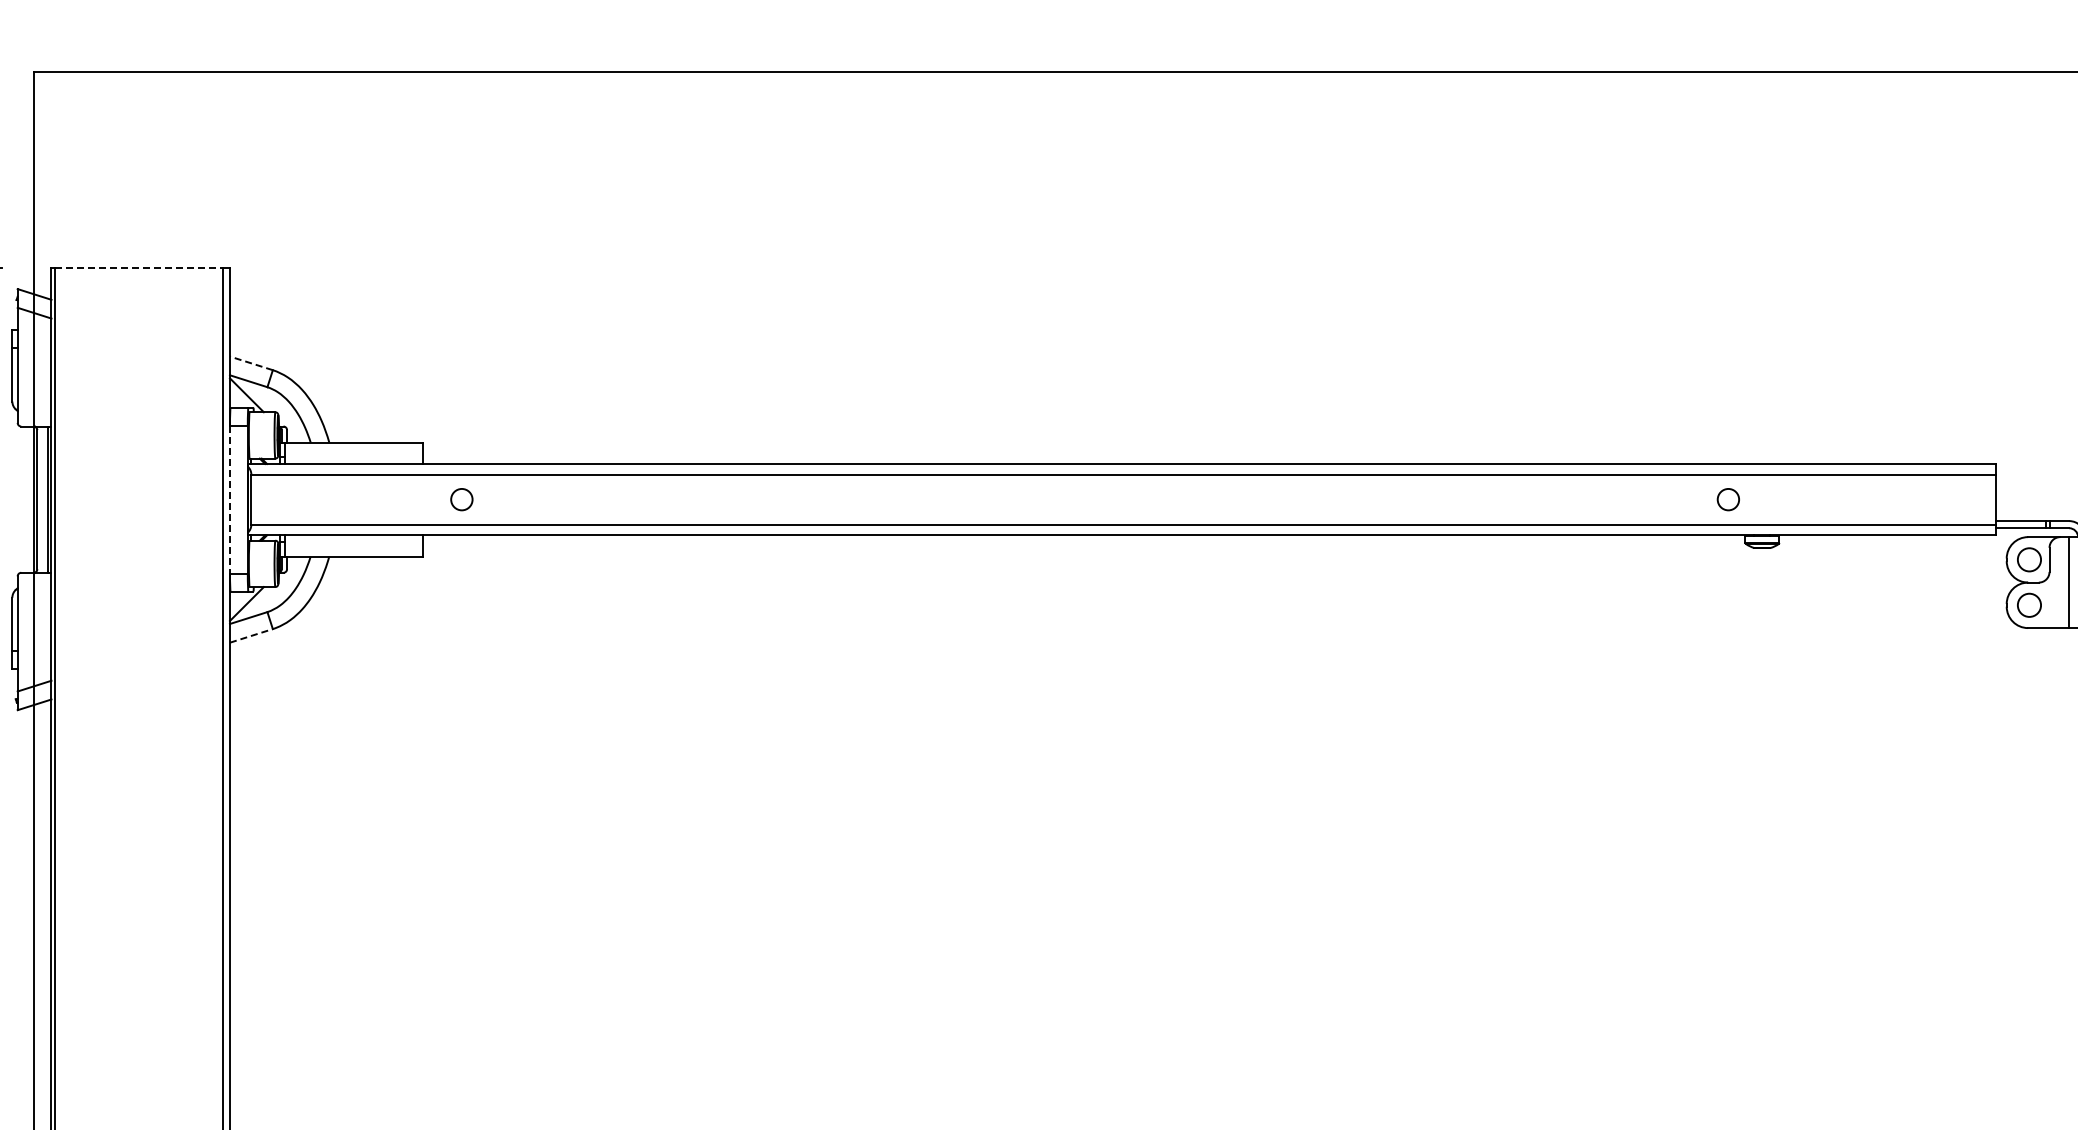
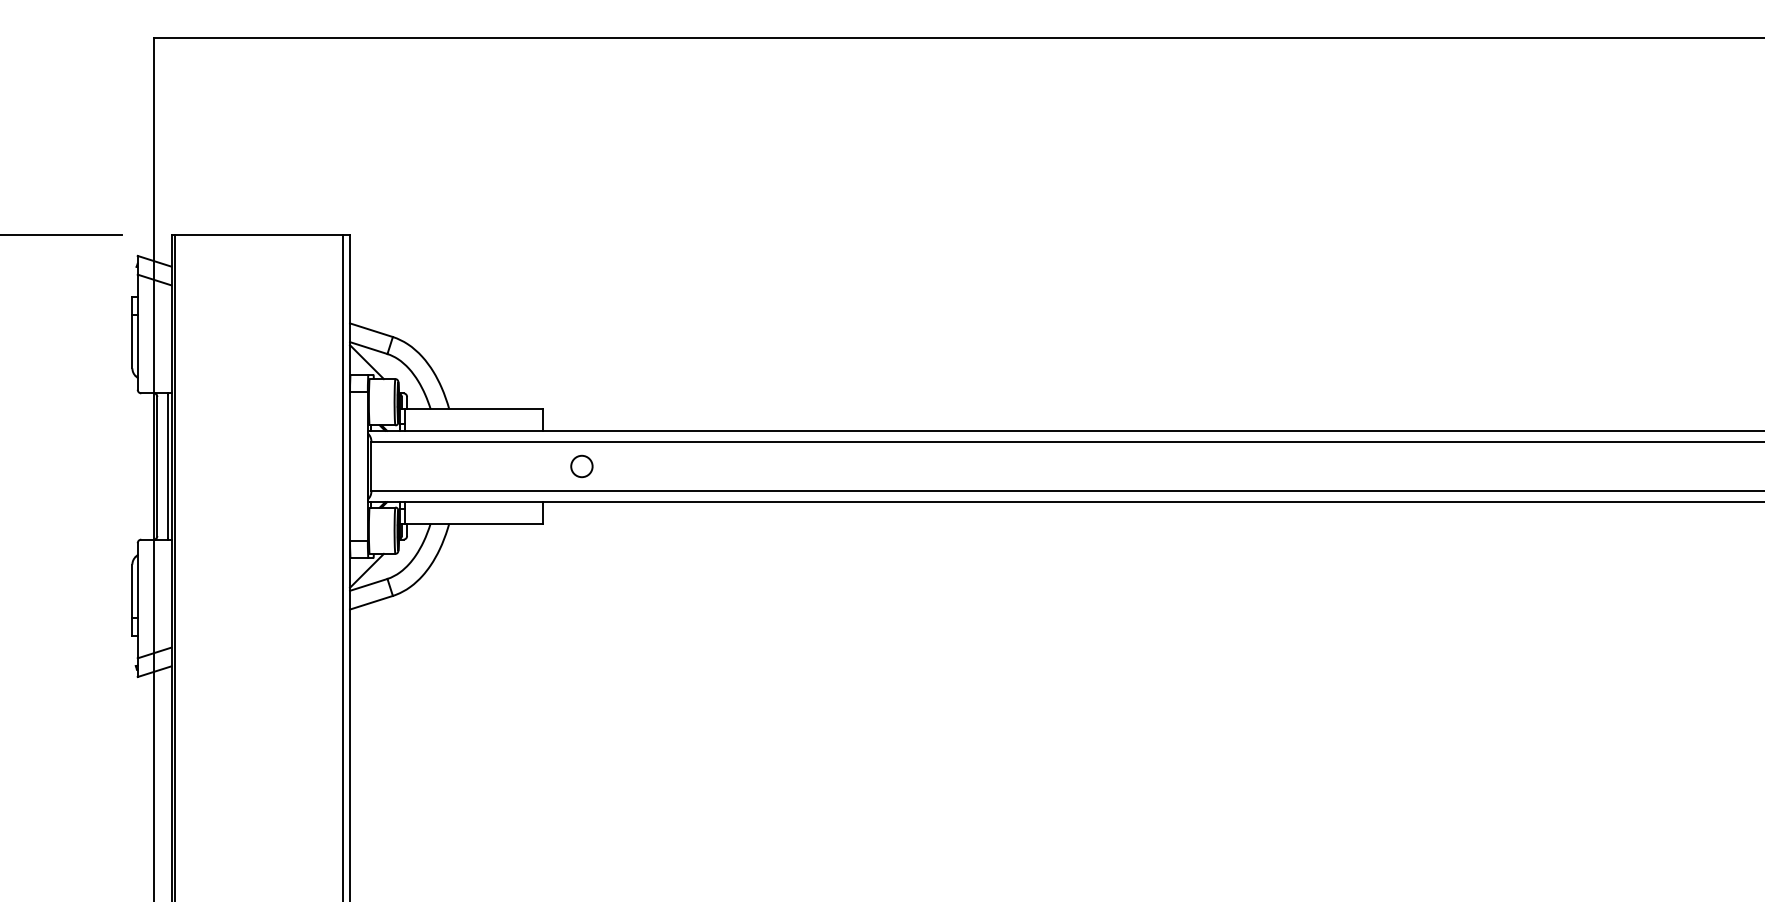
line: (139, 267) -> (259, 234), dashed -> solid
line: (250, 363) -> (370, 330), dashed -> solid
line: (229, 500) -> (349, 467), dashed -> solid
line: (251, 635) -> (371, 602), dashed -> solid

